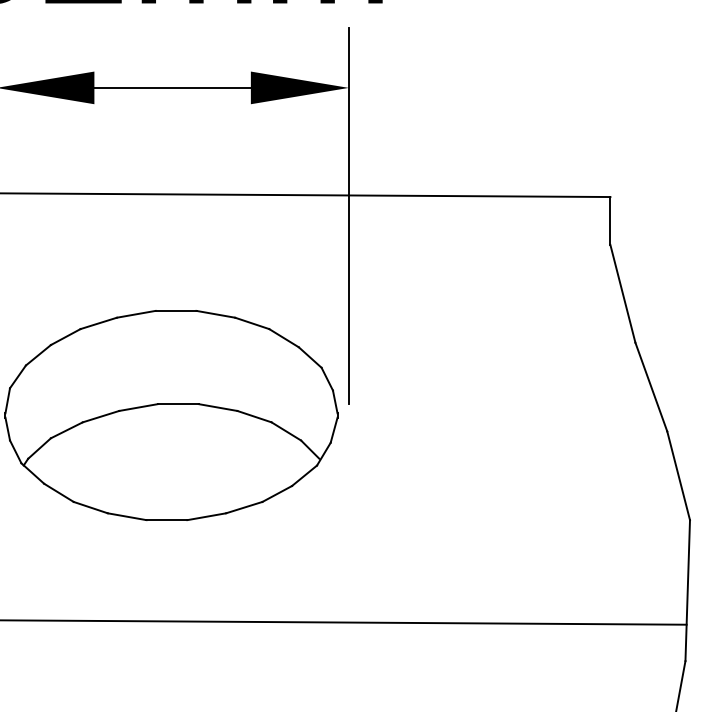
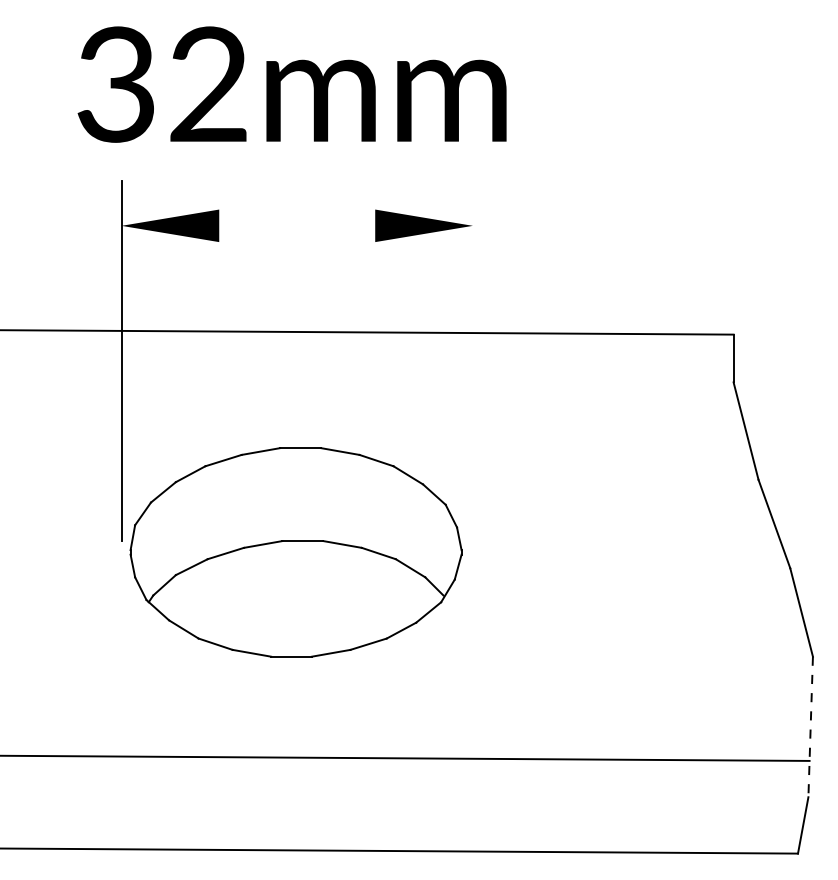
line: (172, 87) -> (297, 225), removed
line: (348, 215) -> (472, 353), removed
line: (687, 591) -> (810, 727), solid -> dashed

